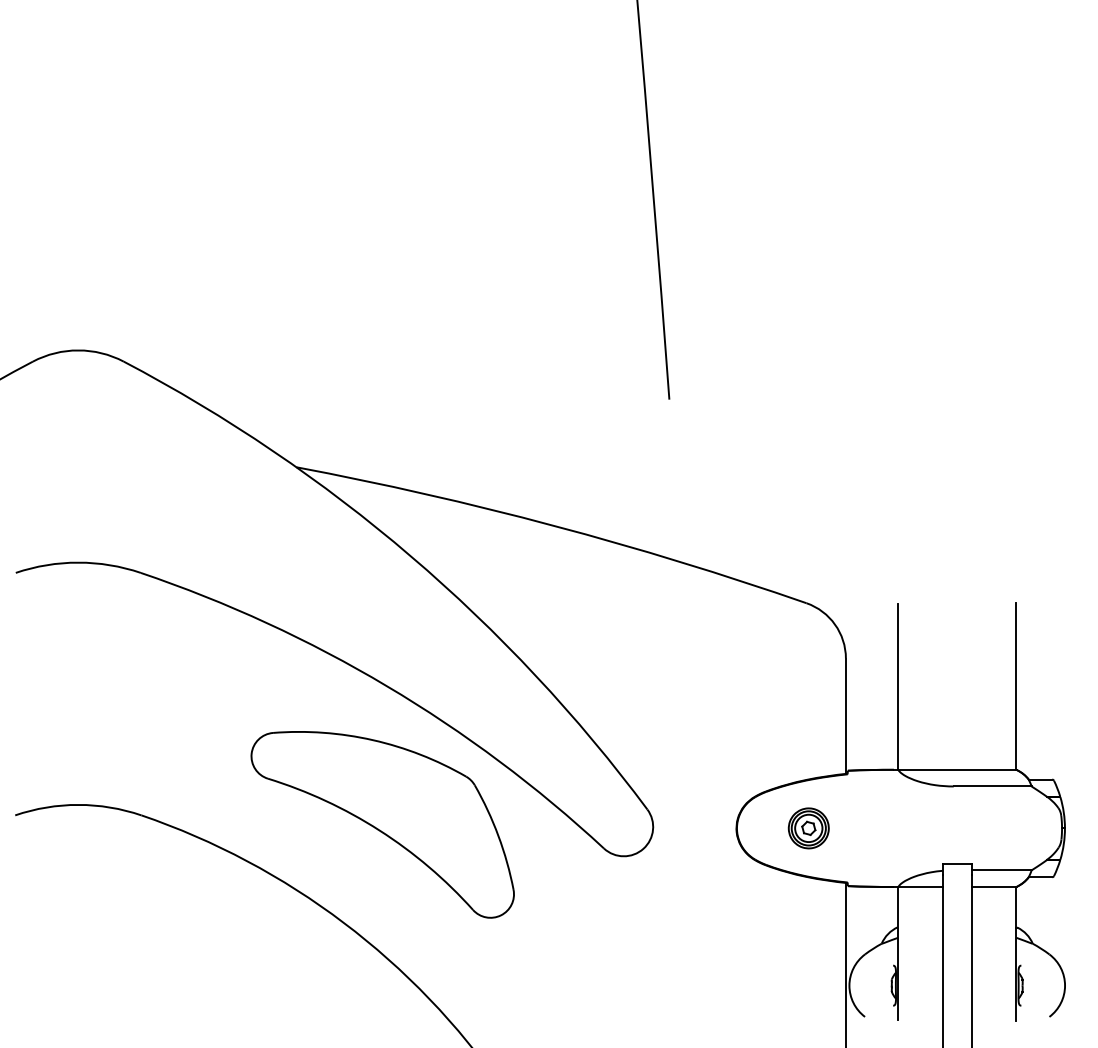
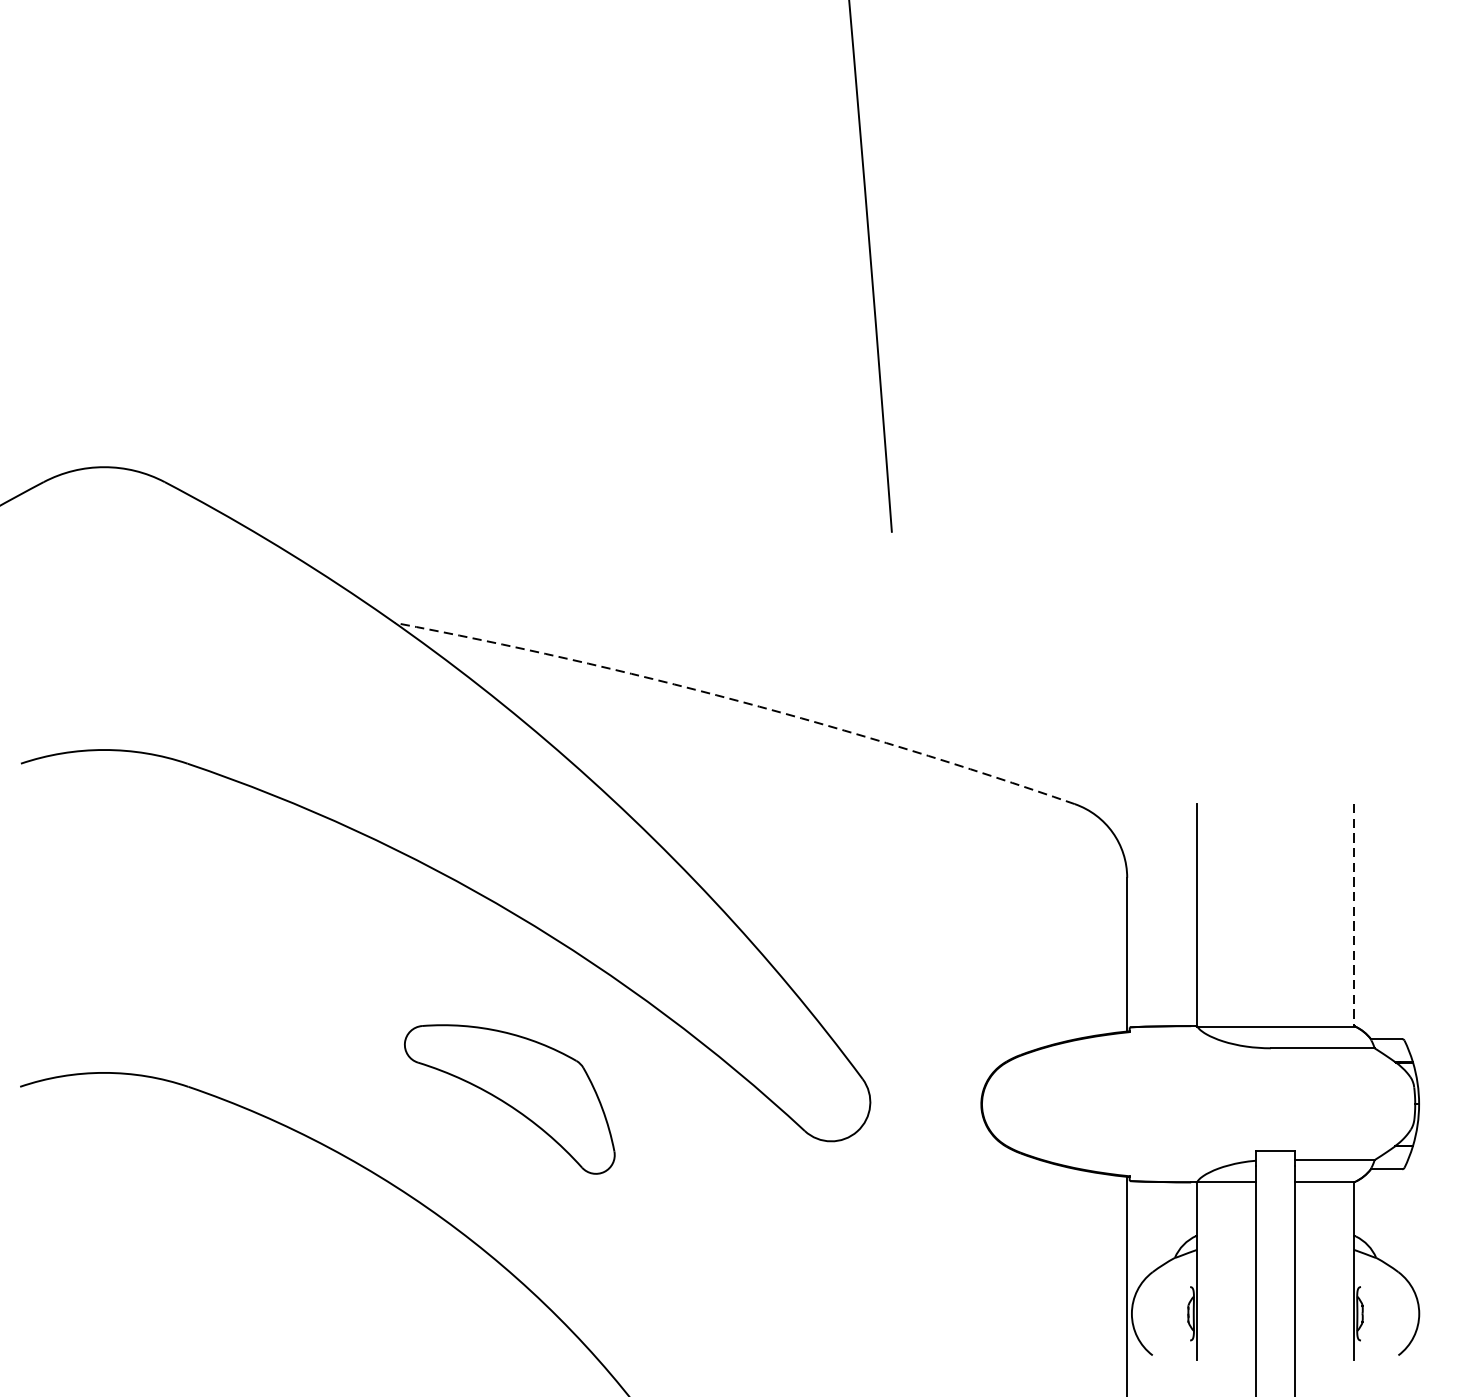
arc: (554, 525) -> (738, 700), solid -> dashed
line: (1016, 686) -> (1354, 915), solid -> dashed
part: (382, 824) -> (509, 1098), size x0.6
part: (808, 828) -> (1077, 1104), removed

